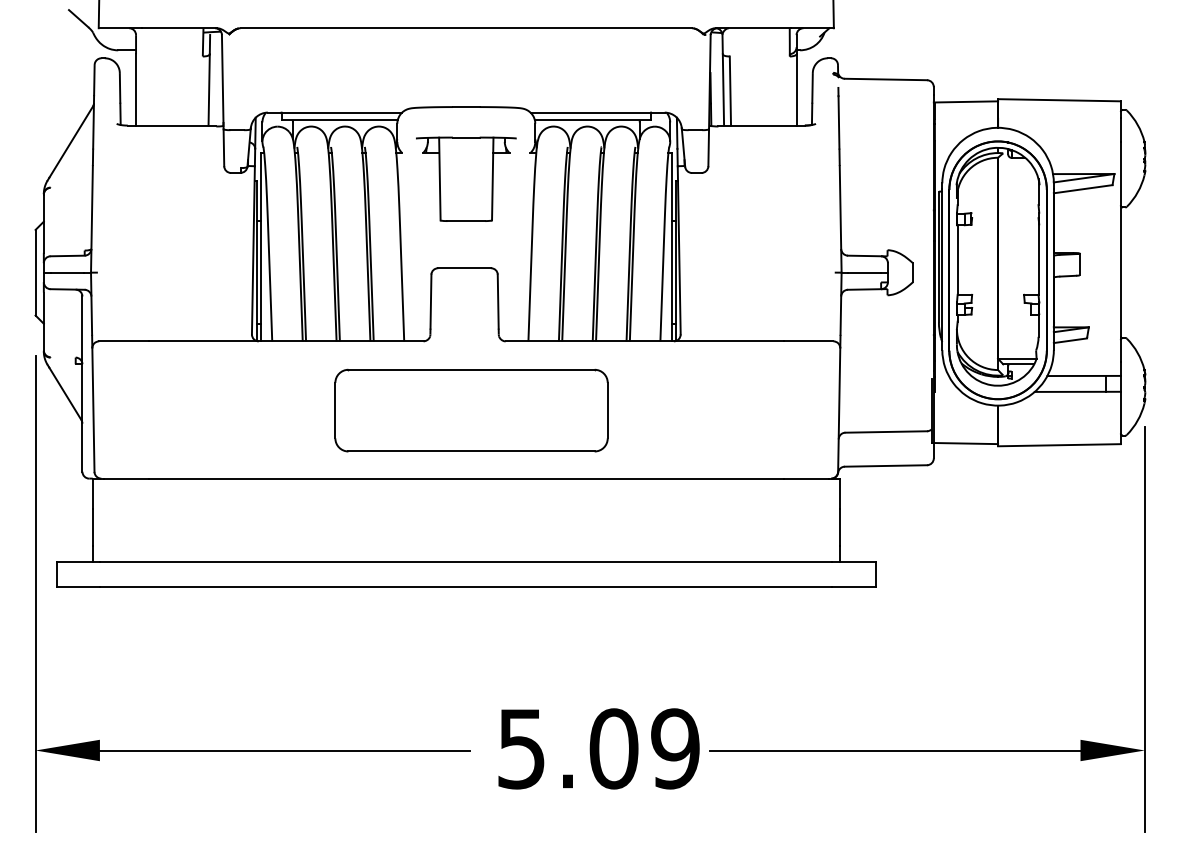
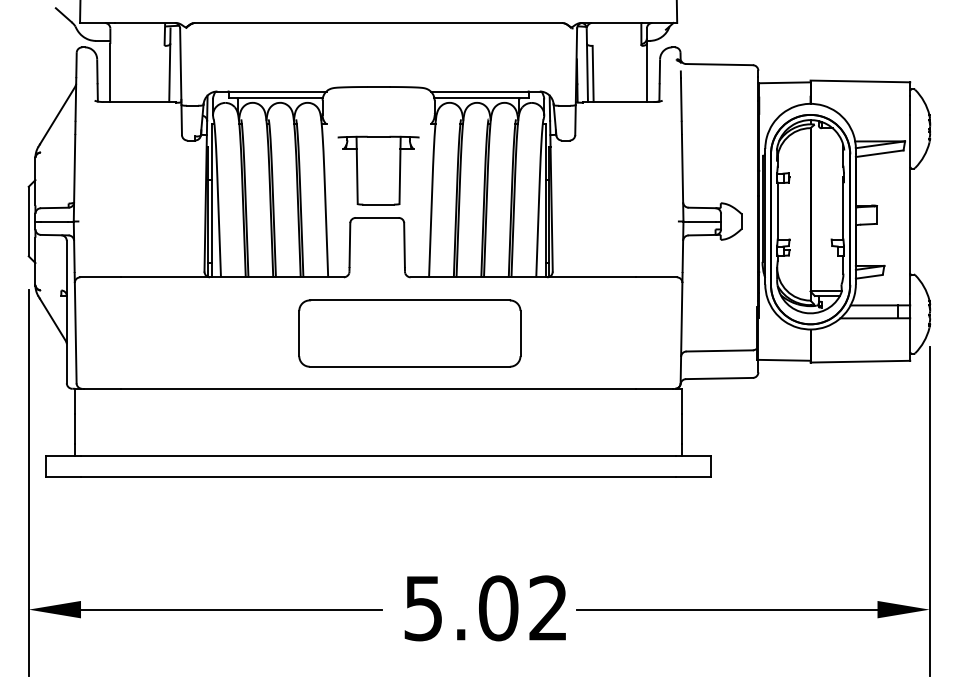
part: (466, 179) -> (378, 170), moved
part: (471, 410) -> (409, 333), moved
text: (675, 749) -> (548, 608), 5.09 -> 5.02

